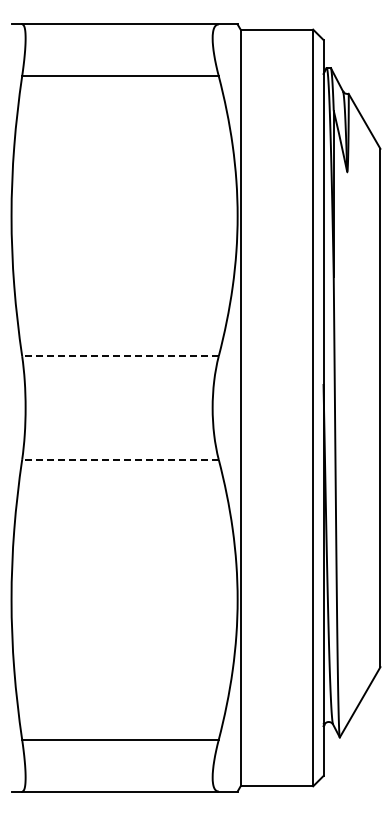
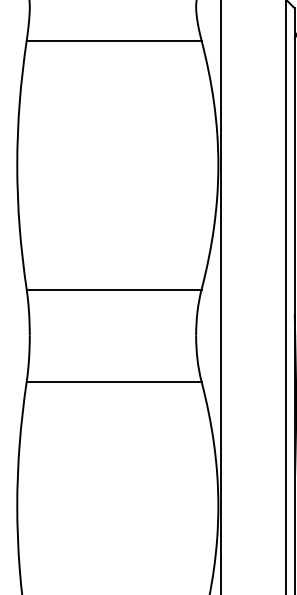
line: (119, 356) -> (113, 289), dashed -> solid
line: (119, 459) -> (113, 381), dashed -> solid

